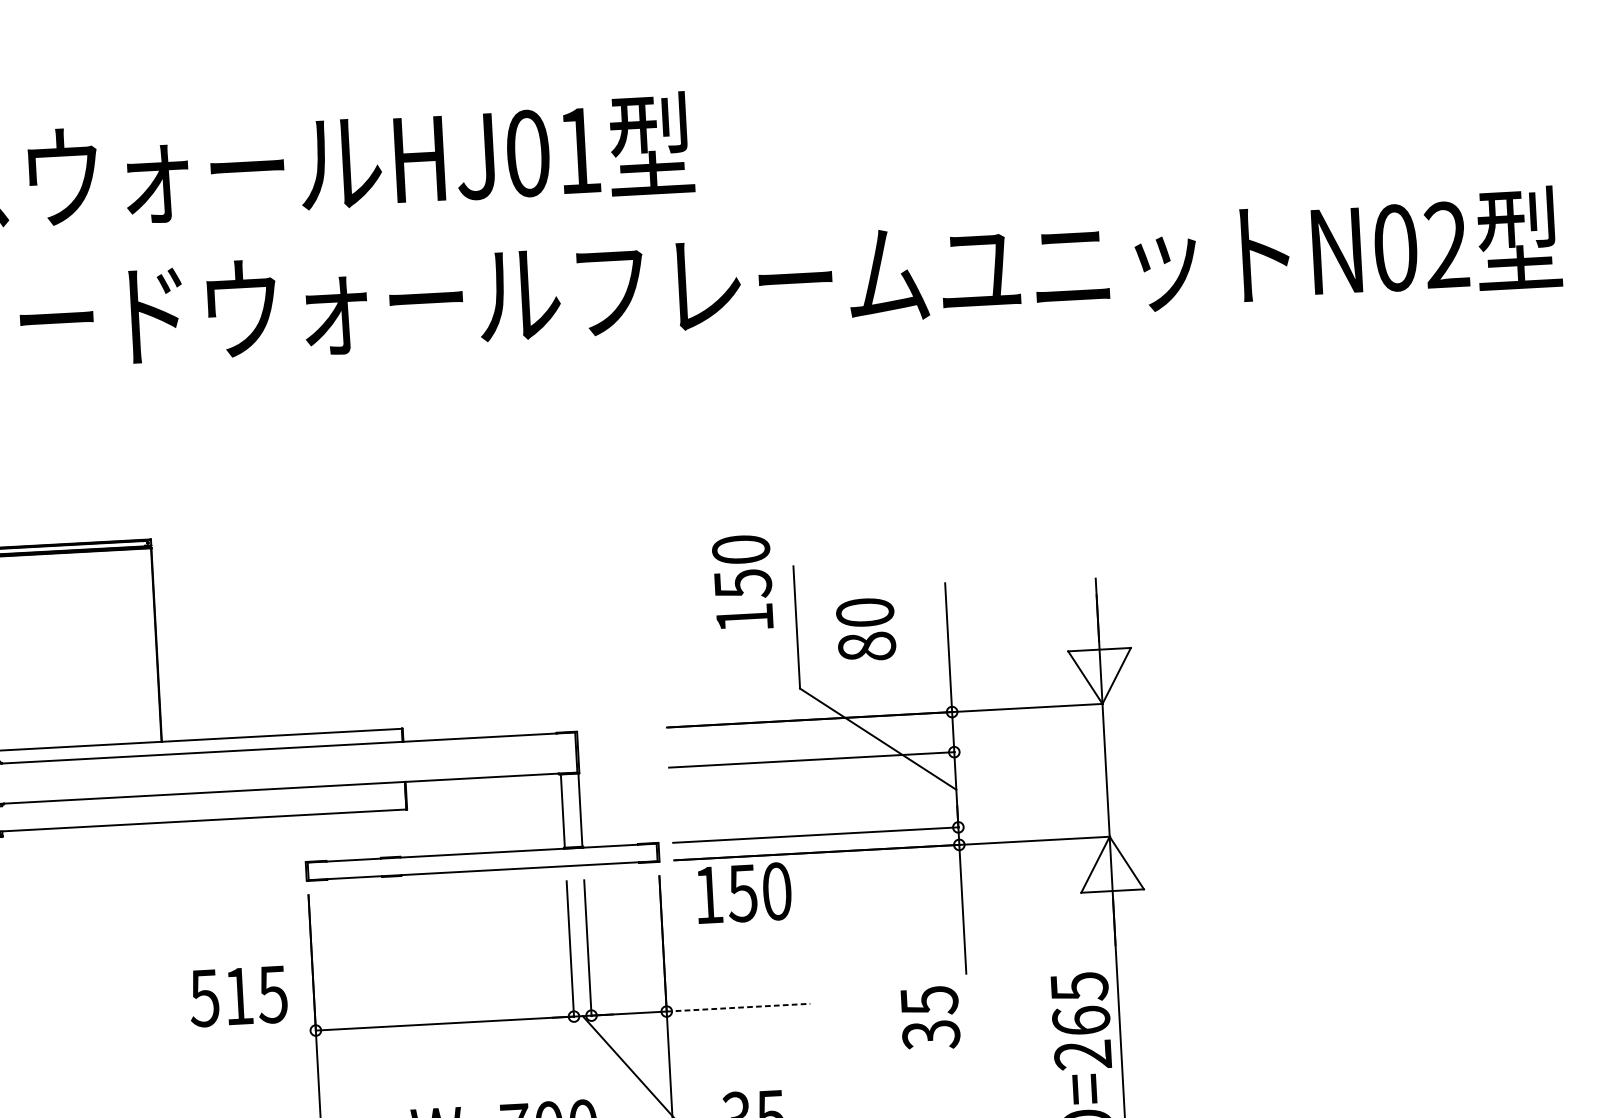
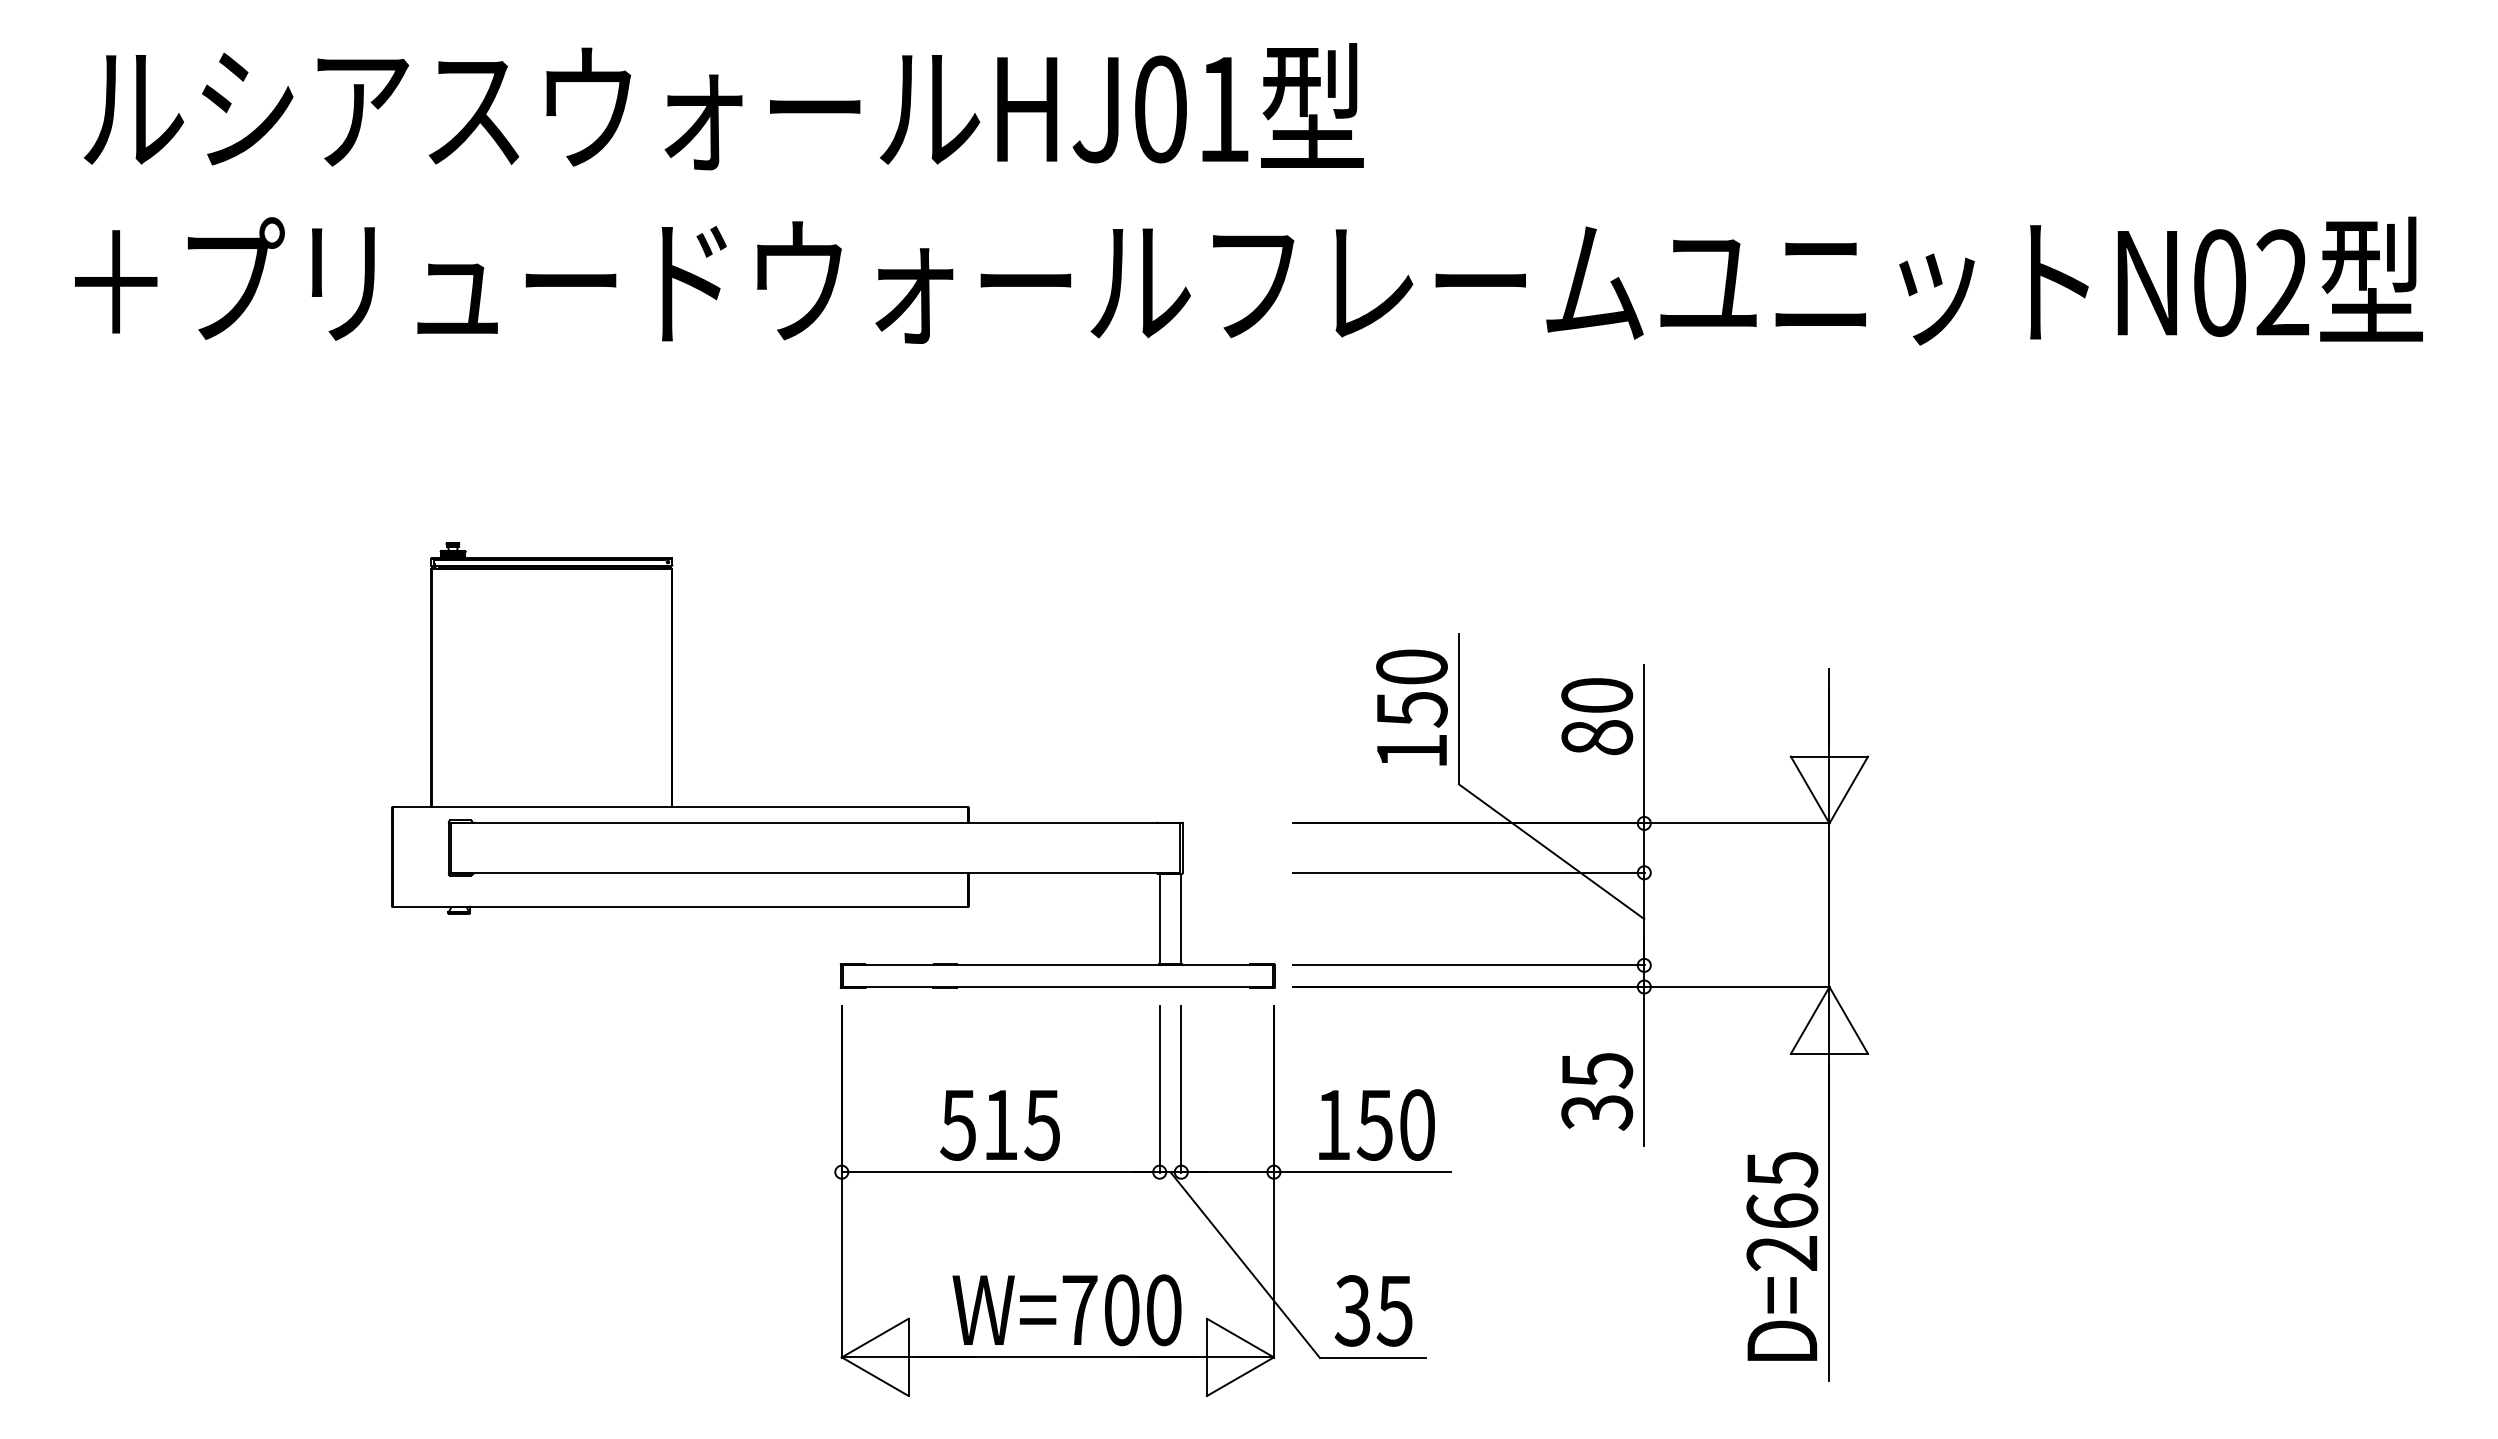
text: (742, 582) -> (1411, 707), moved
text: (866, 629) -> (1597, 716), moved
text: (743, 892) -> (1376, 1124), moved
text: (238, 996) -> (999, 1125), moved
line: (738, 1007) -> (1362, 1172), dashed -> solid
text: (930, 1017) -> (1597, 1091), moved

